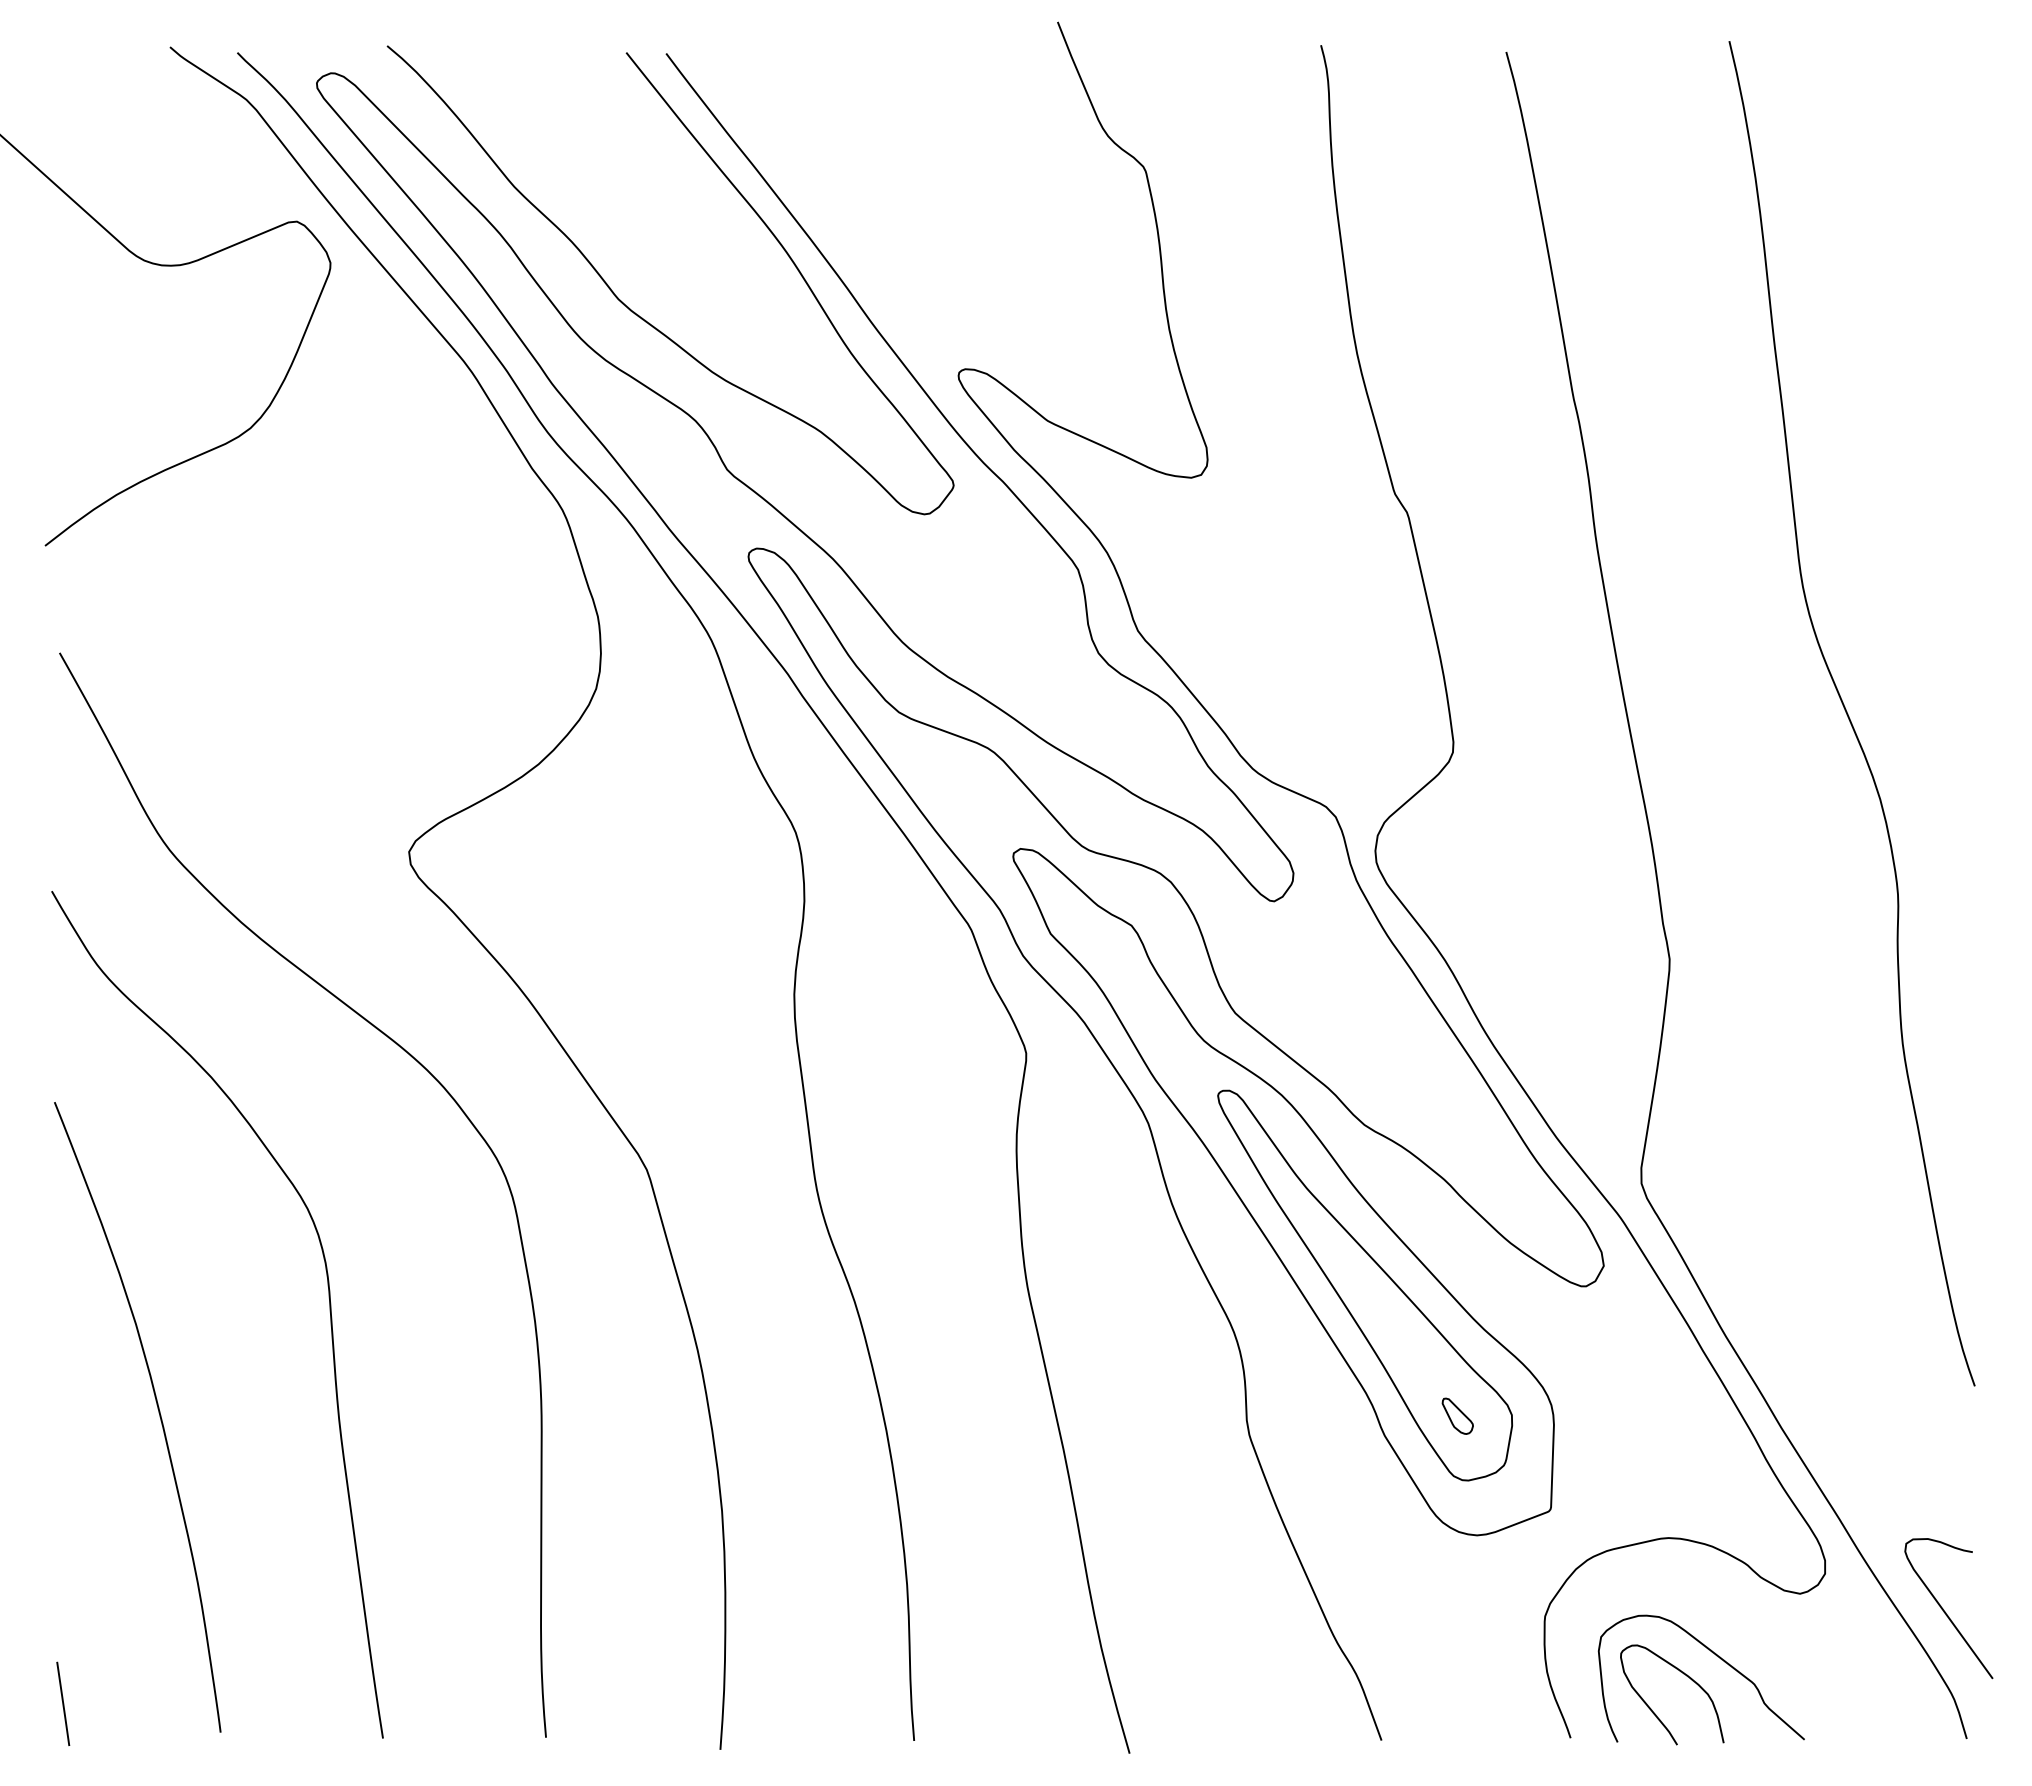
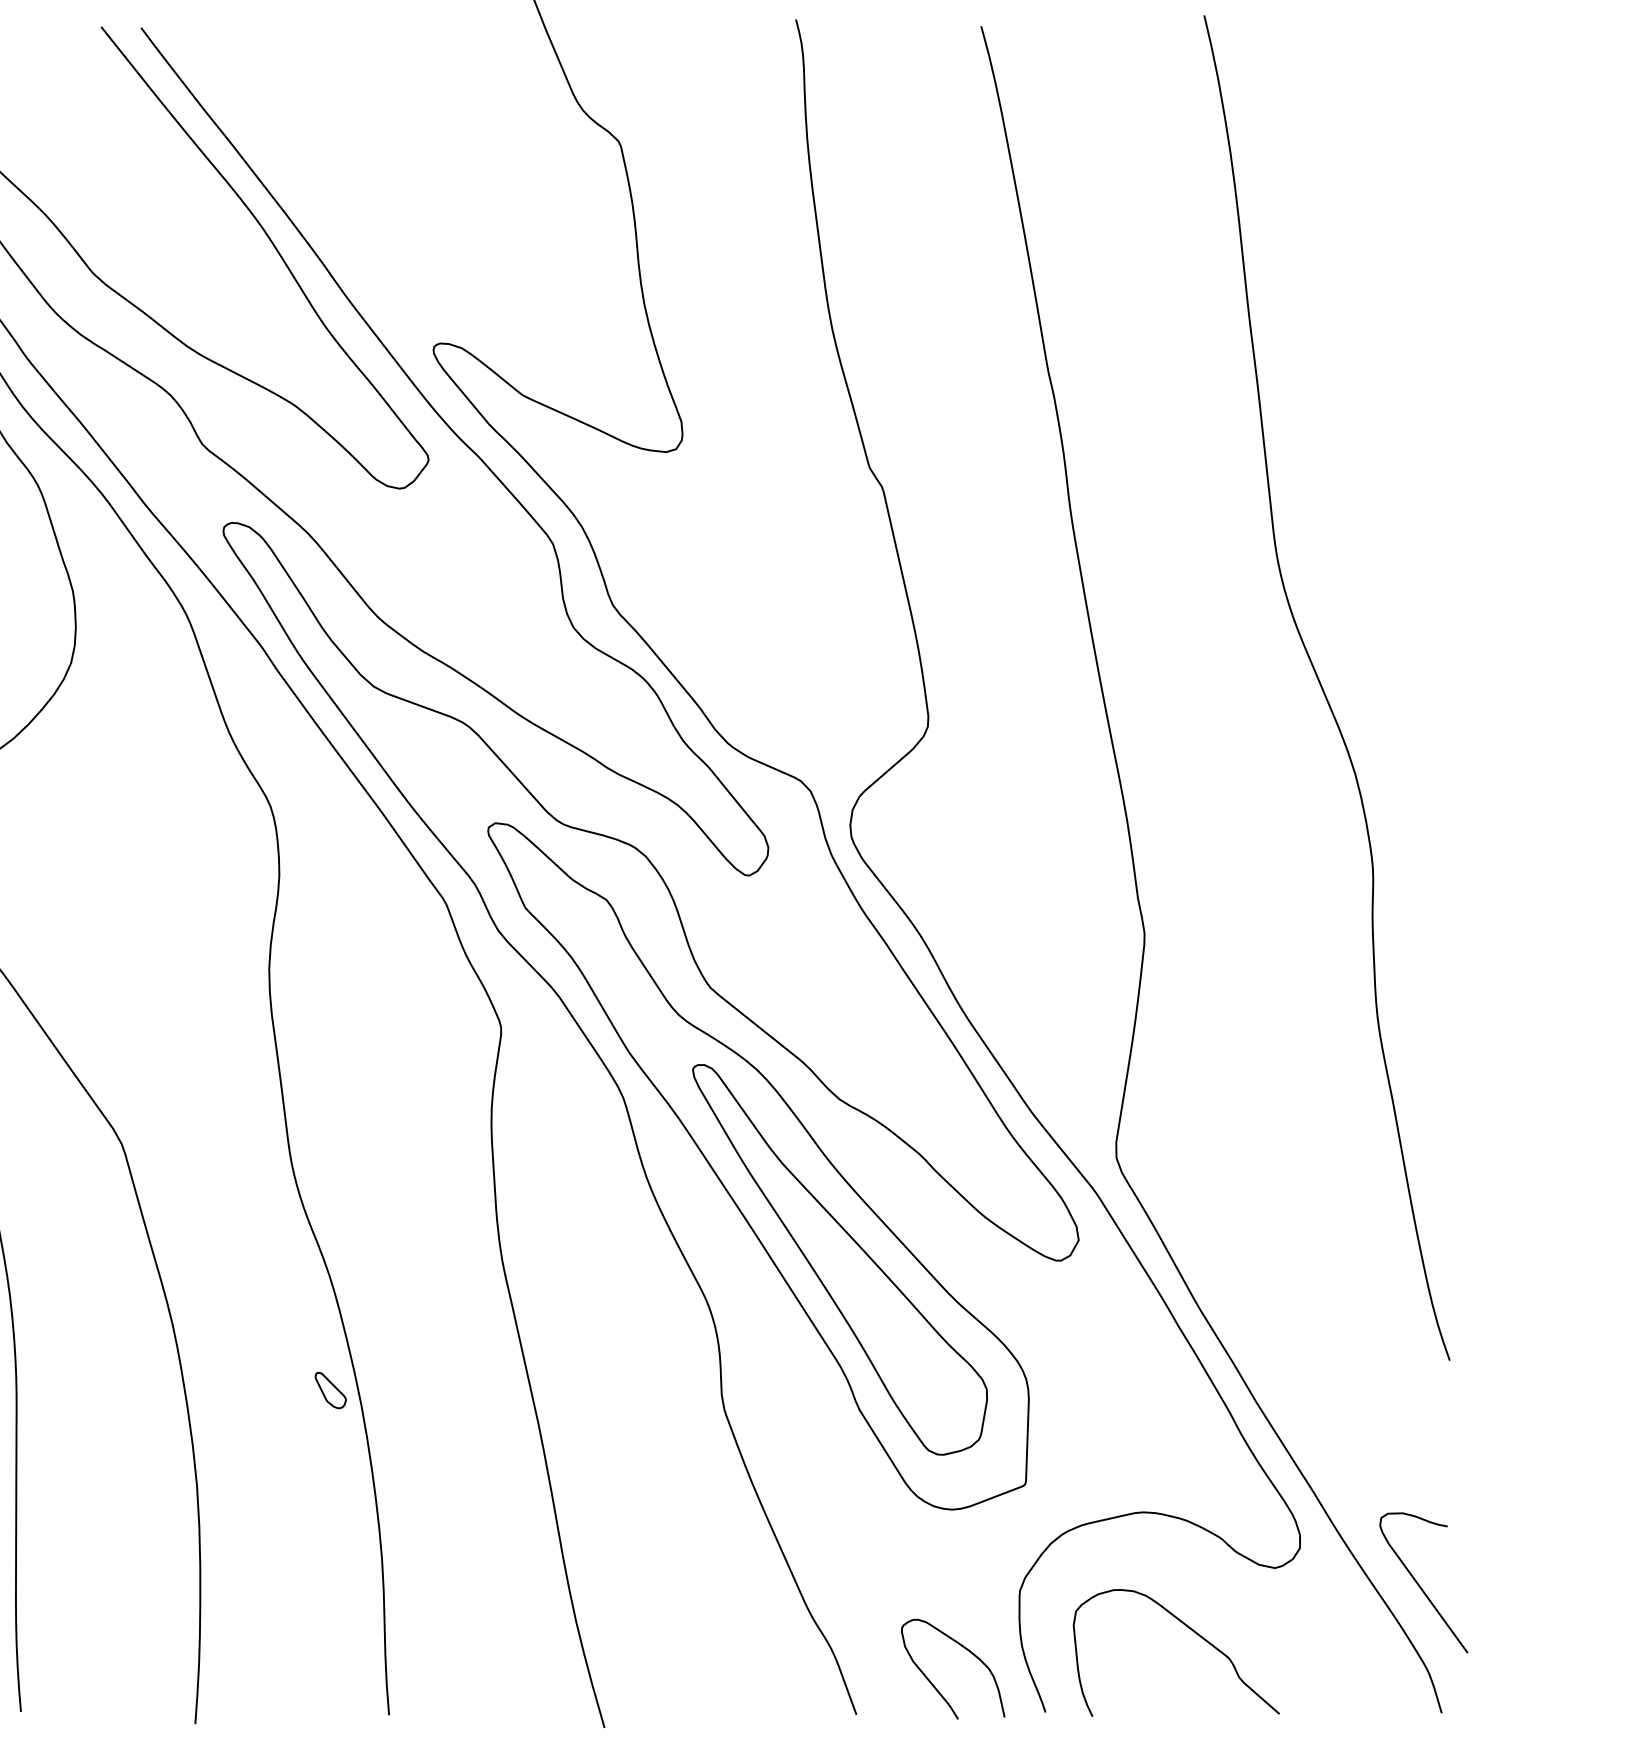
part: (1457, 1415) -> (330, 1389), moved
curve: (1687, 1677) -> (968, 1651), moved

